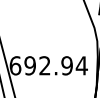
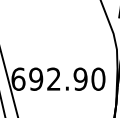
text: (81, 65) -> (97, 78), 692.94 -> 692.90

